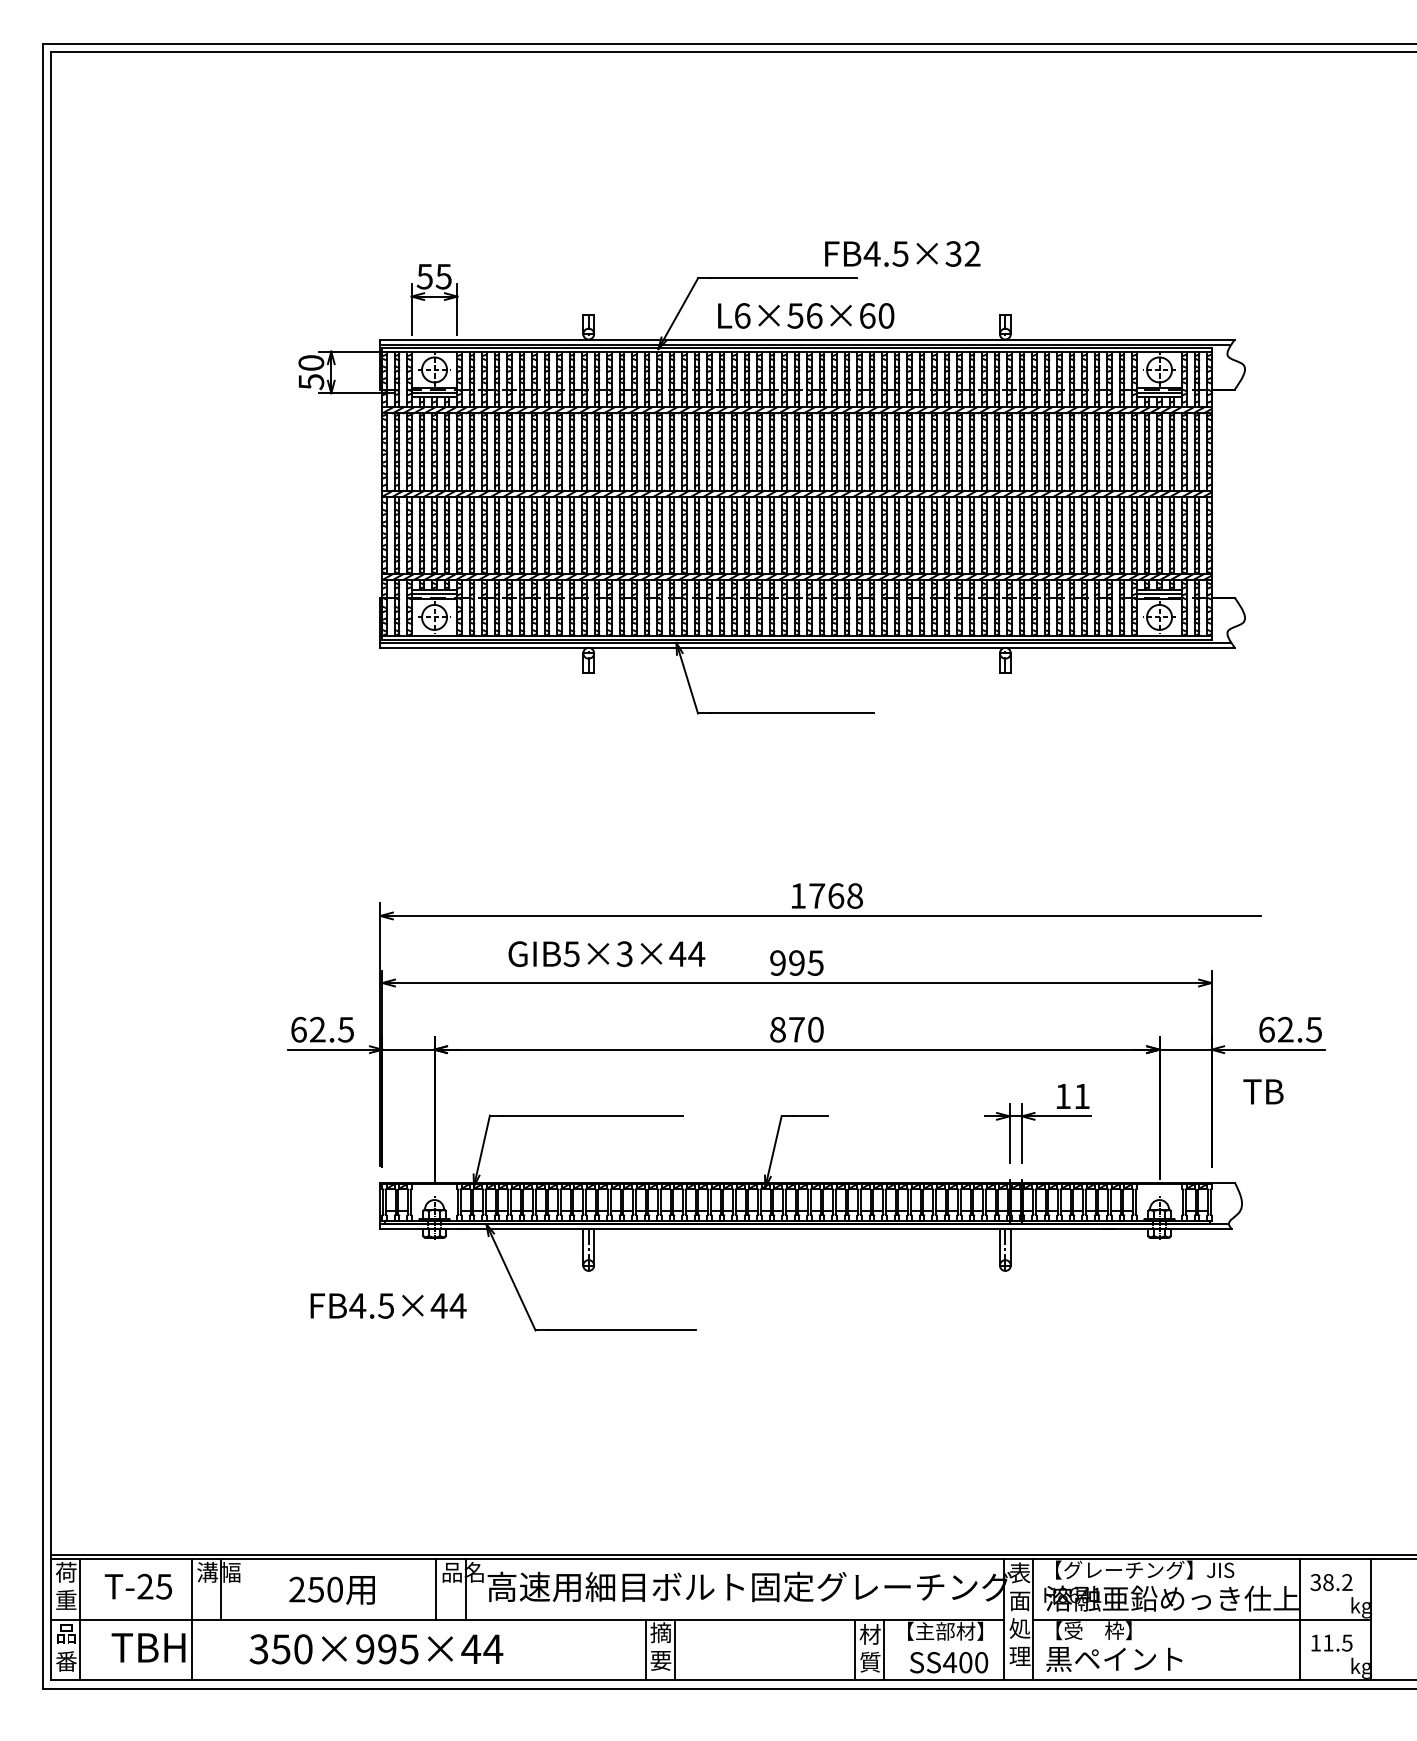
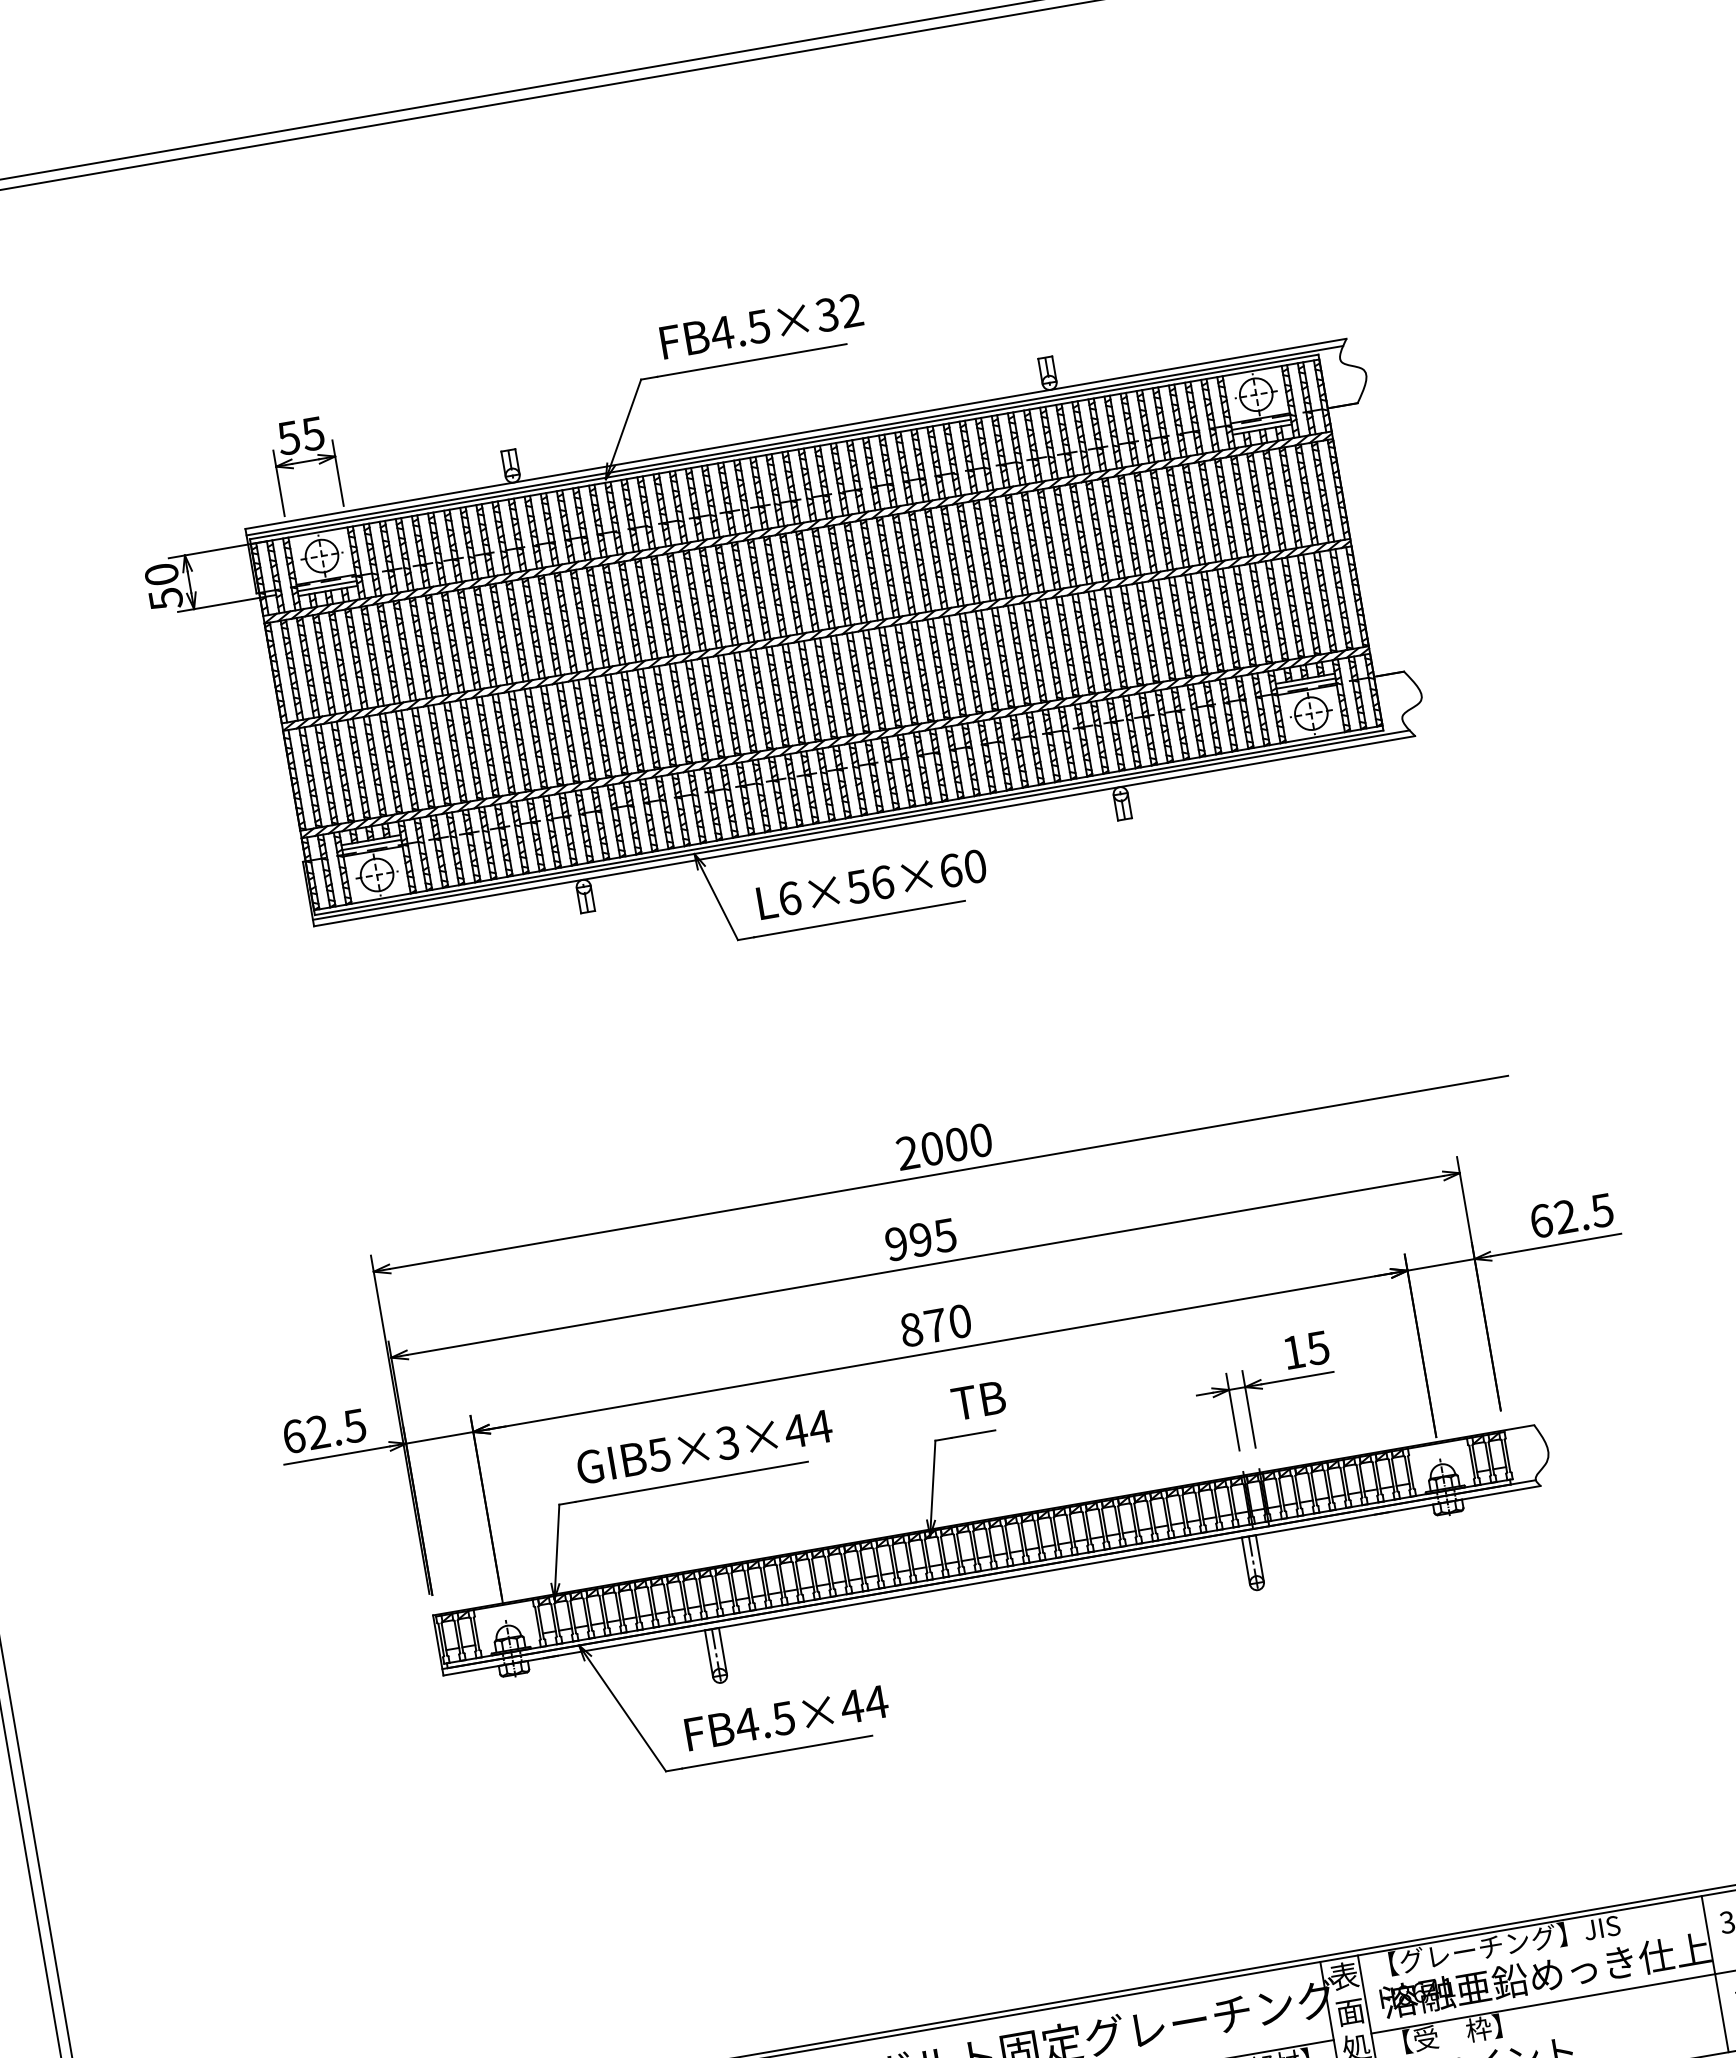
text: (902, 253) -> (761, 325), moved
text: (806, 315) -> (872, 883), moved
text: (826, 895) -> (944, 1146), 1768 -> 2000
text: (606, 953) -> (703, 1446), moved
text: (1263, 1091) -> (978, 1400), moved
text: (1081, 1096) -> (1317, 1348), 11 -> 15
text: (388, 1305) -> (786, 1717), moved

